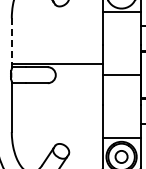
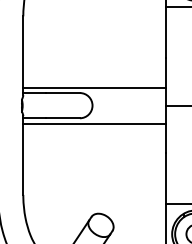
line: (11, 43) -> (22, 55), dashed -> solid
line: (56, 86) -> (93, 123), added

